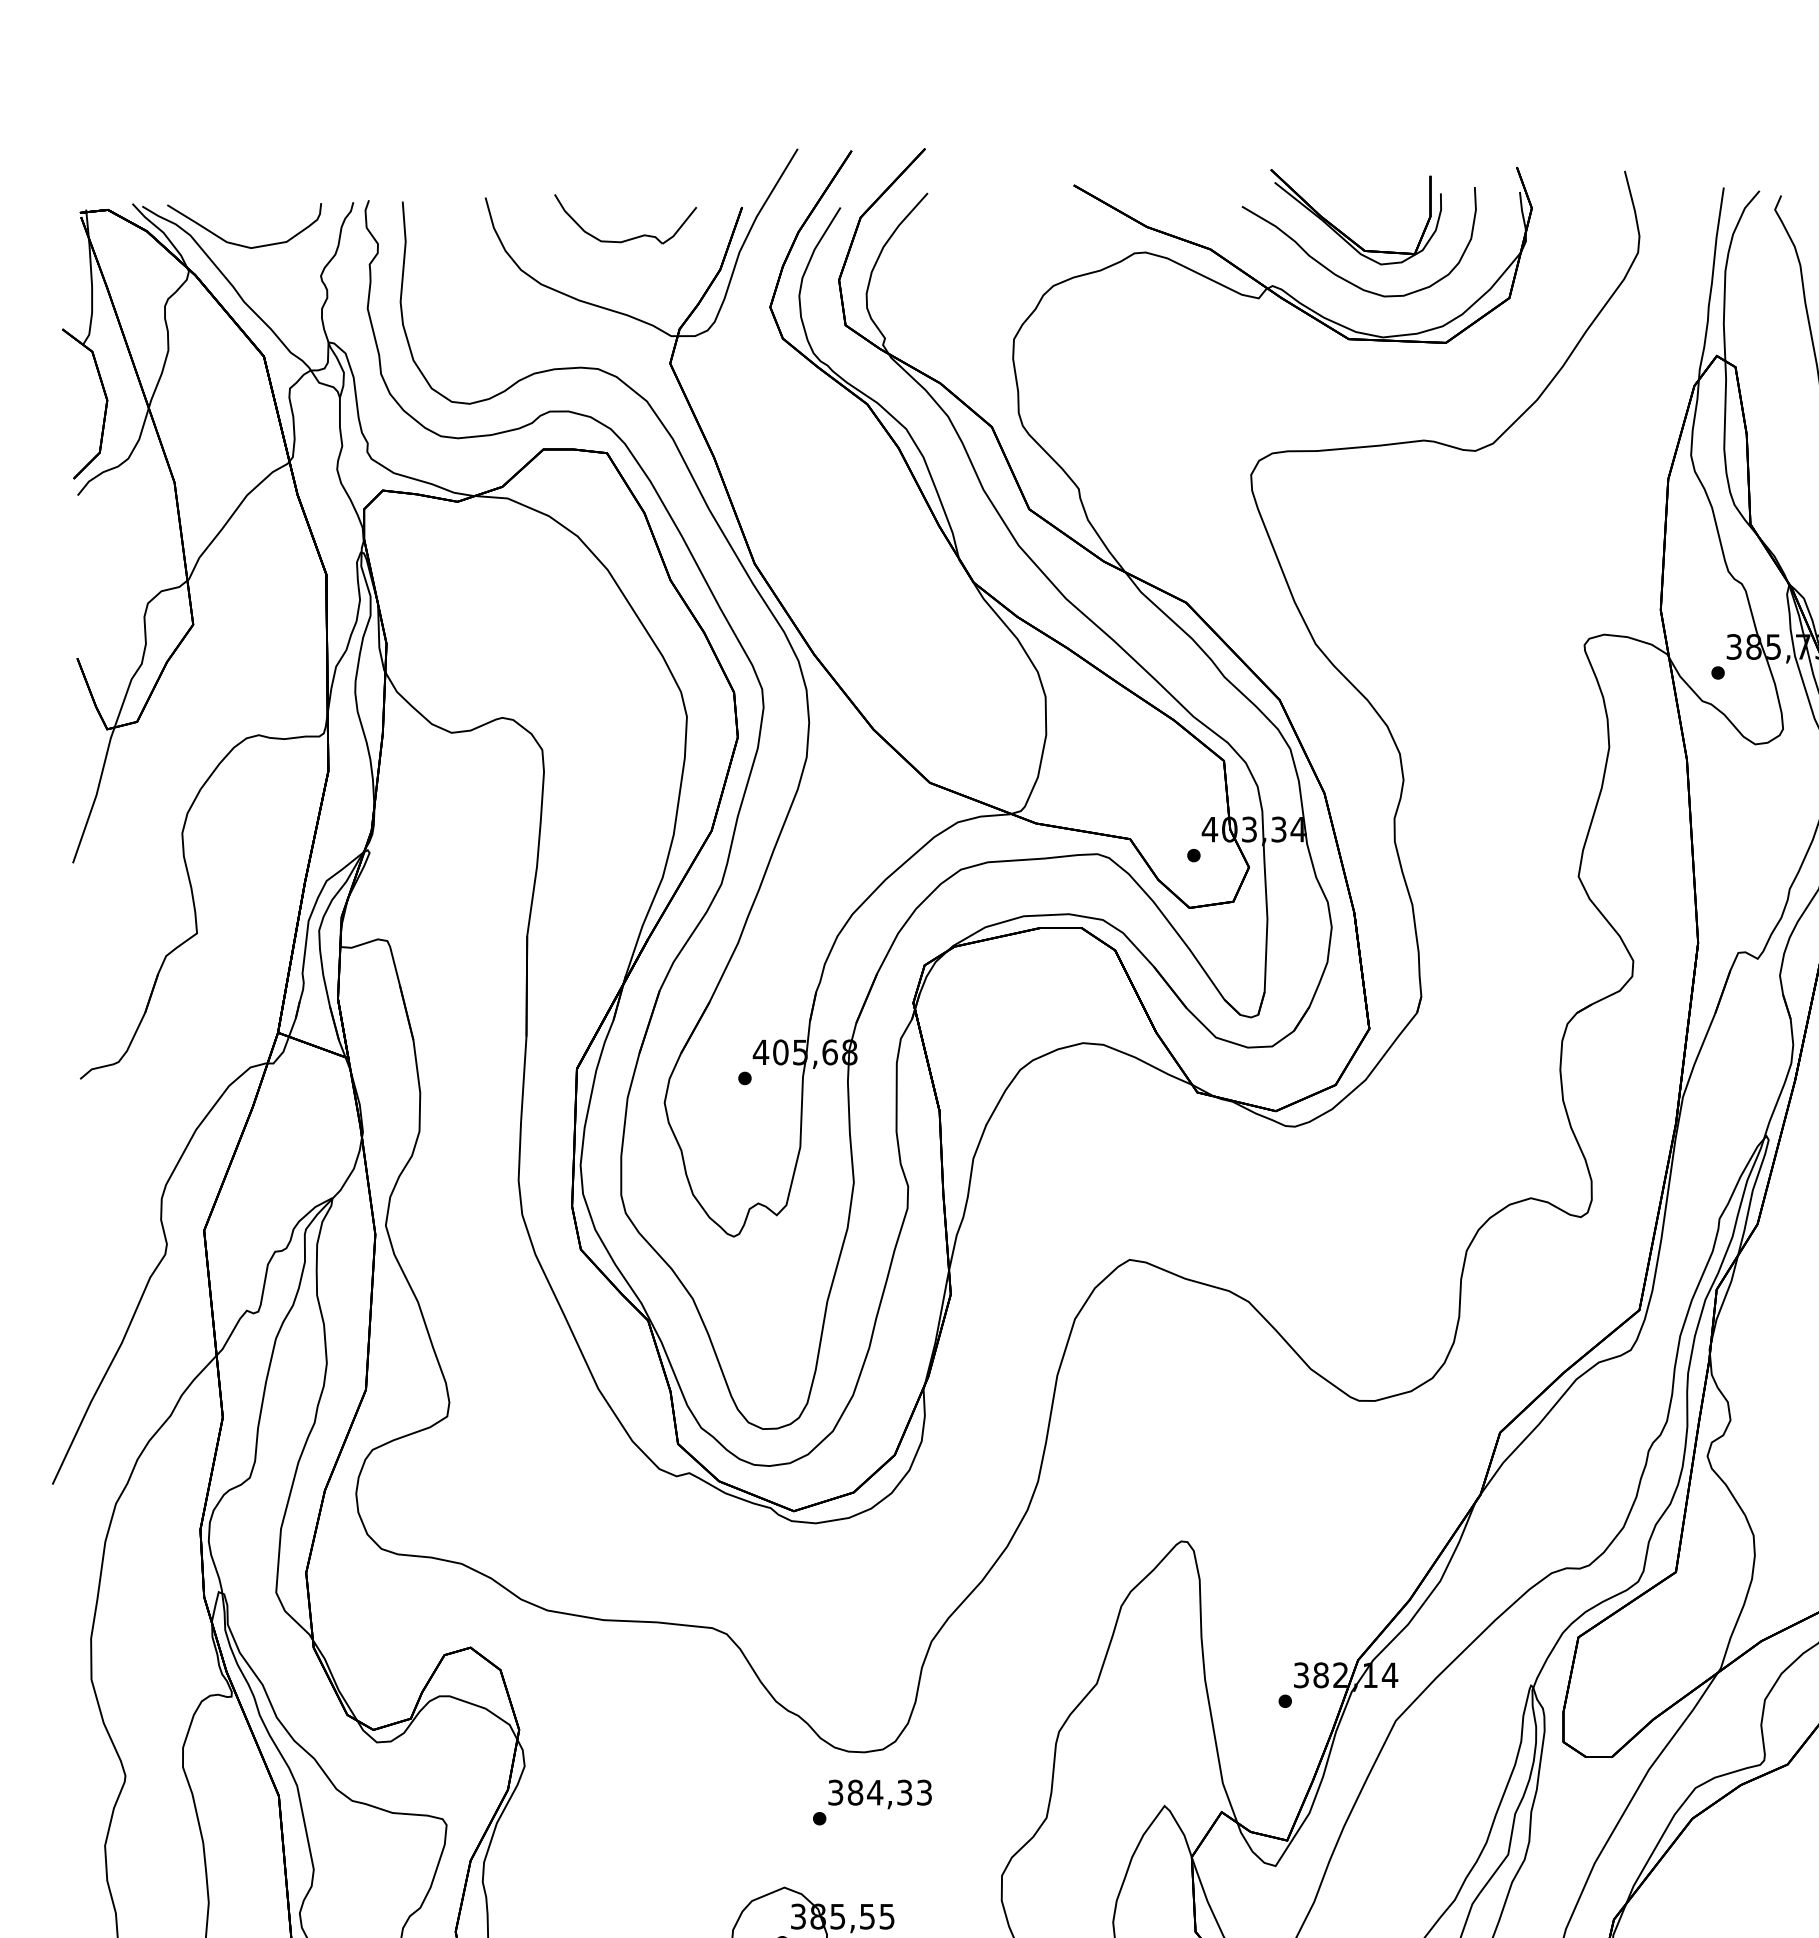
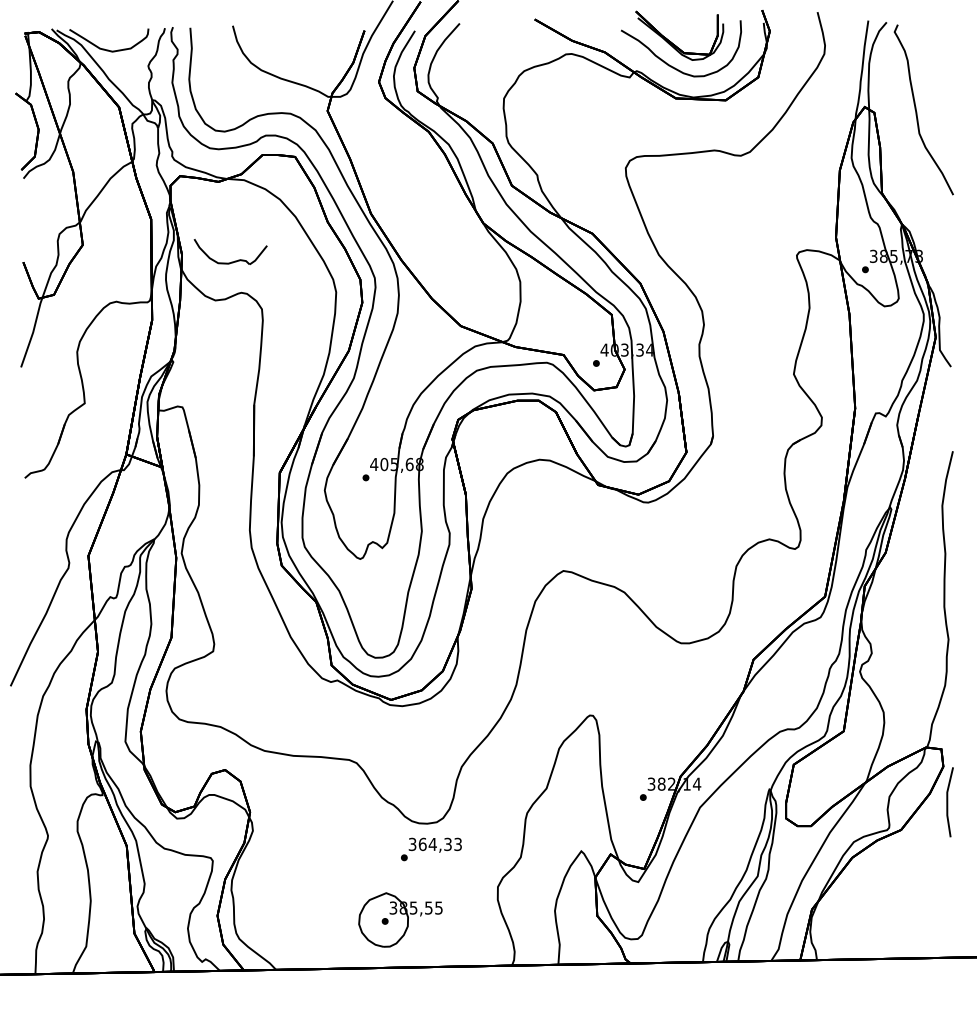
part: (627, 237) -> (231, 261), moved
text: (855, 1790) -> (422, 843), 384,33 -> 364,33

